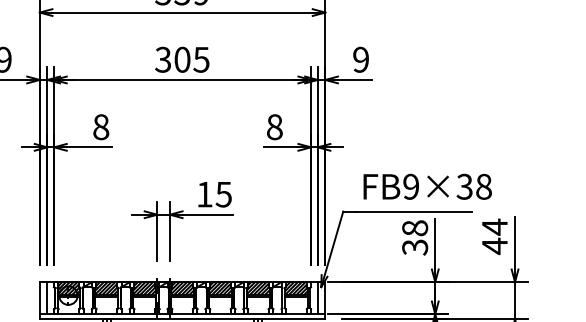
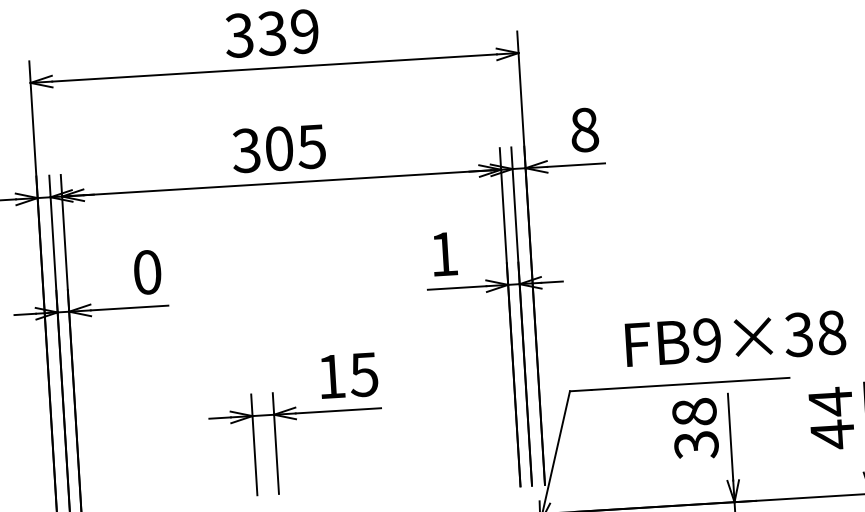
text: (361, 59) -> (585, 129), 9 -> 8
text: (101, 127) -> (148, 272), 8 -> 0
text: (274, 127) -> (443, 254), 8 -> 1
text: (427, 186) -> (735, 338), moved

